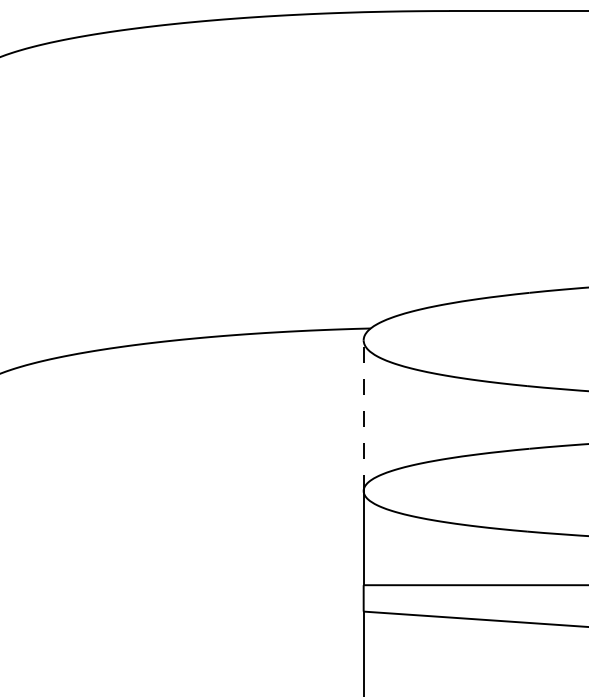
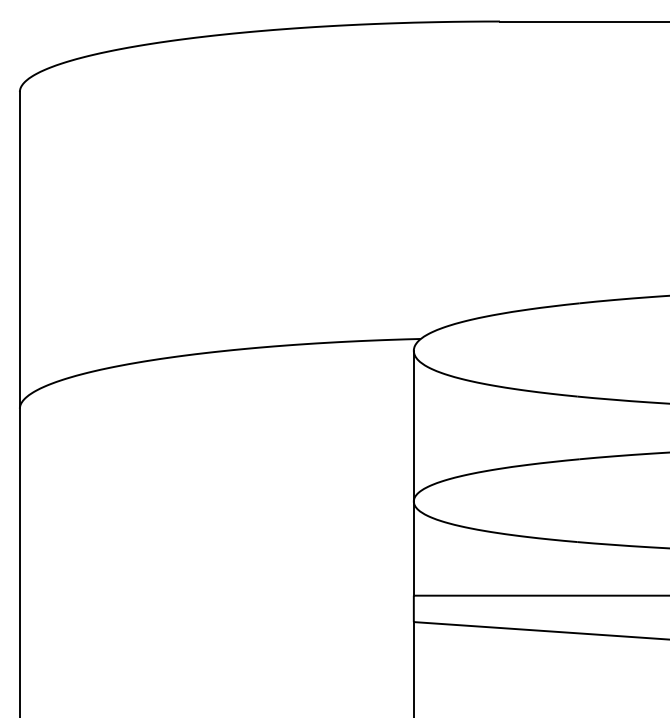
line: (363, 415) -> (413, 425), dashed -> solid

